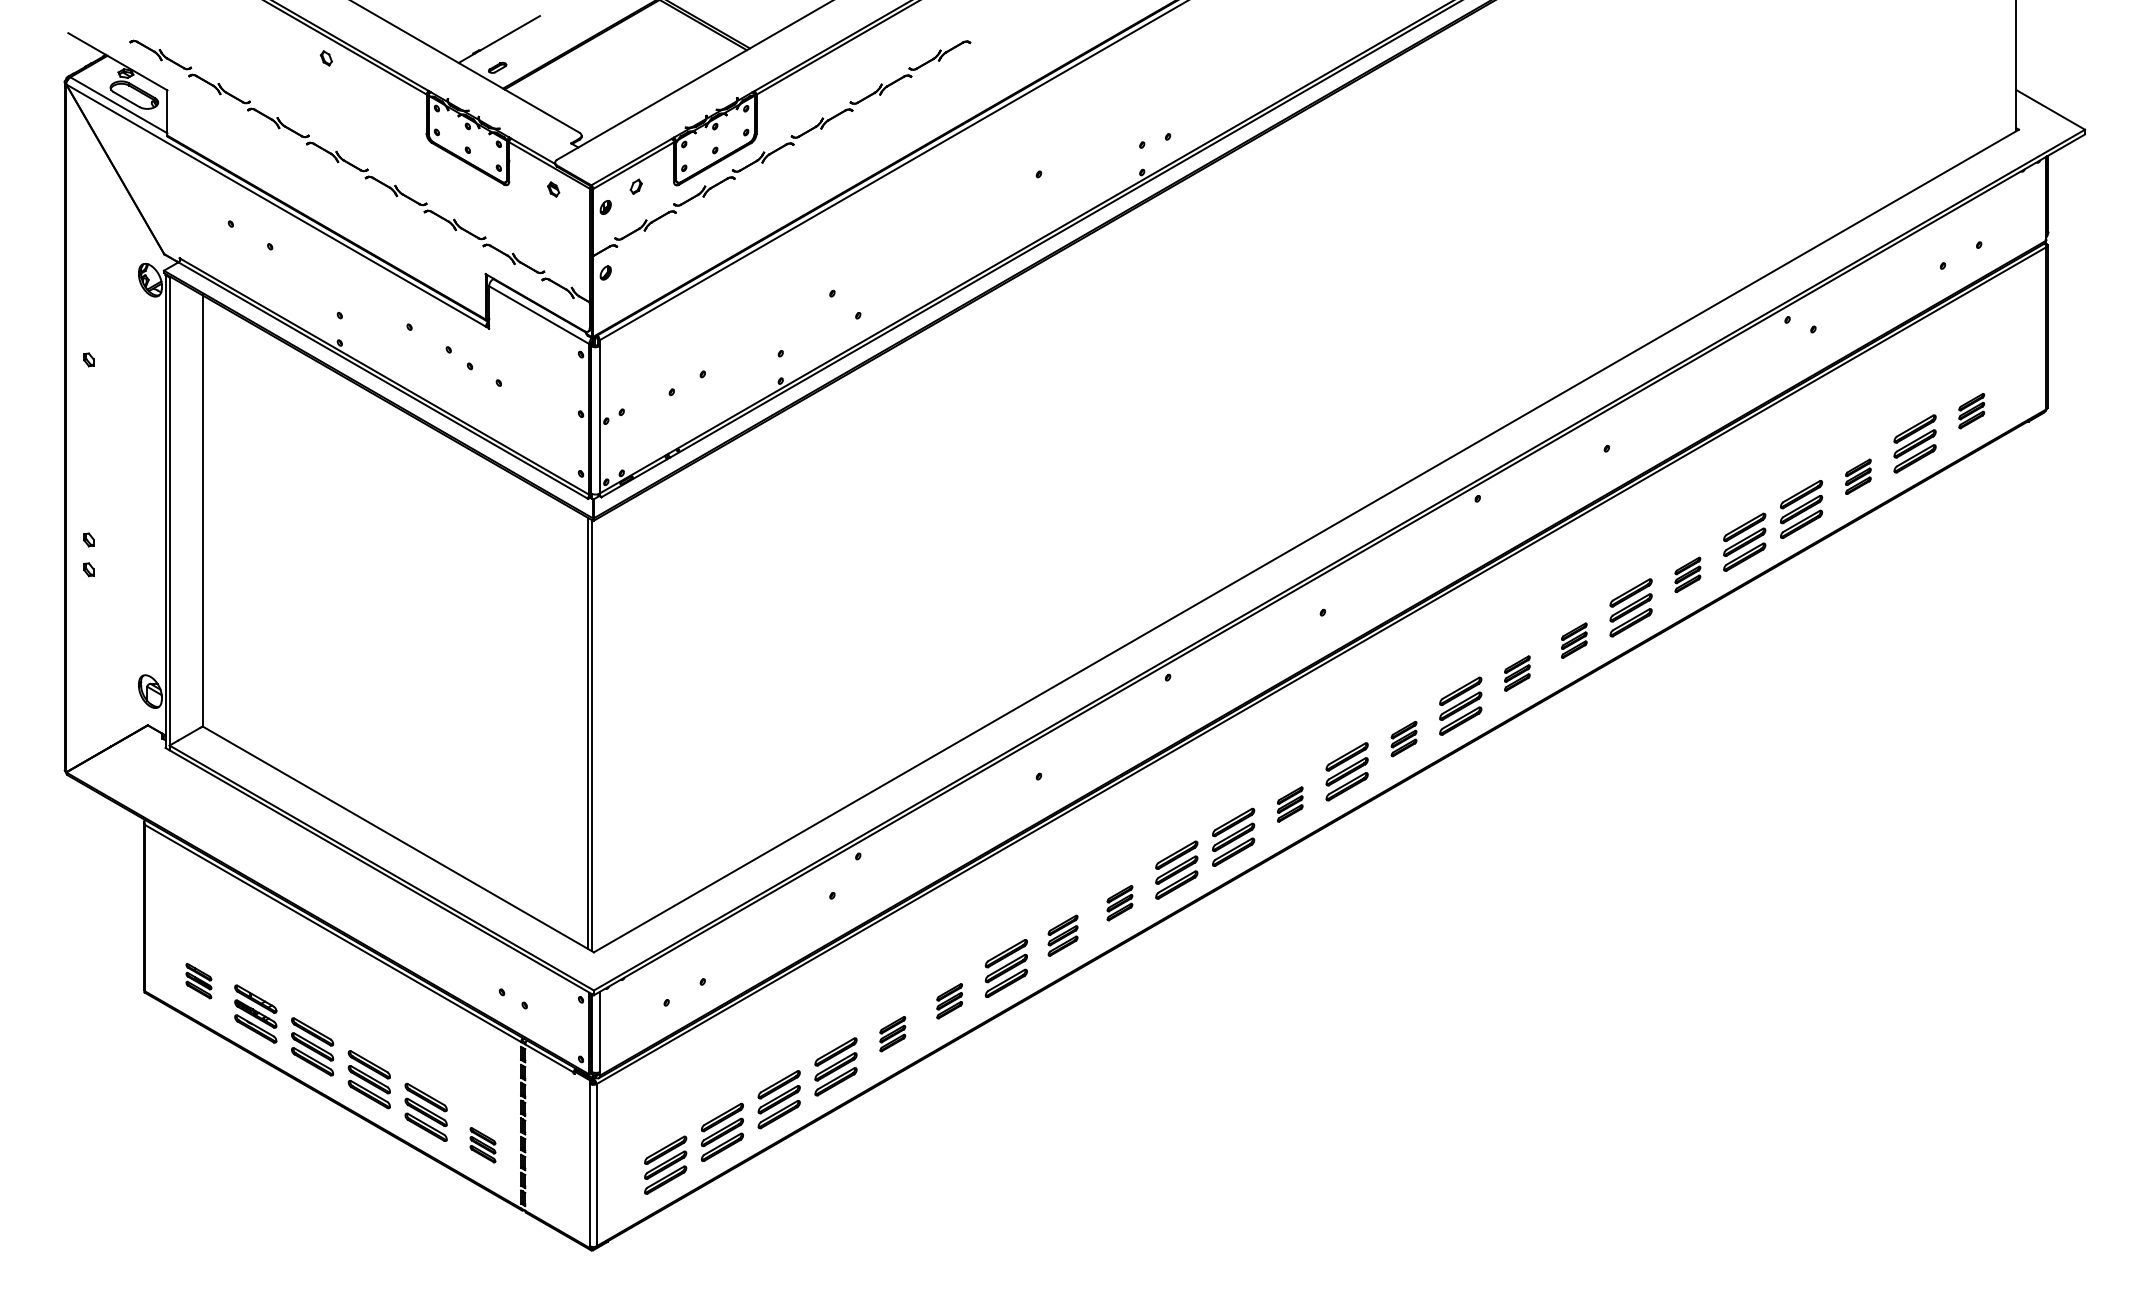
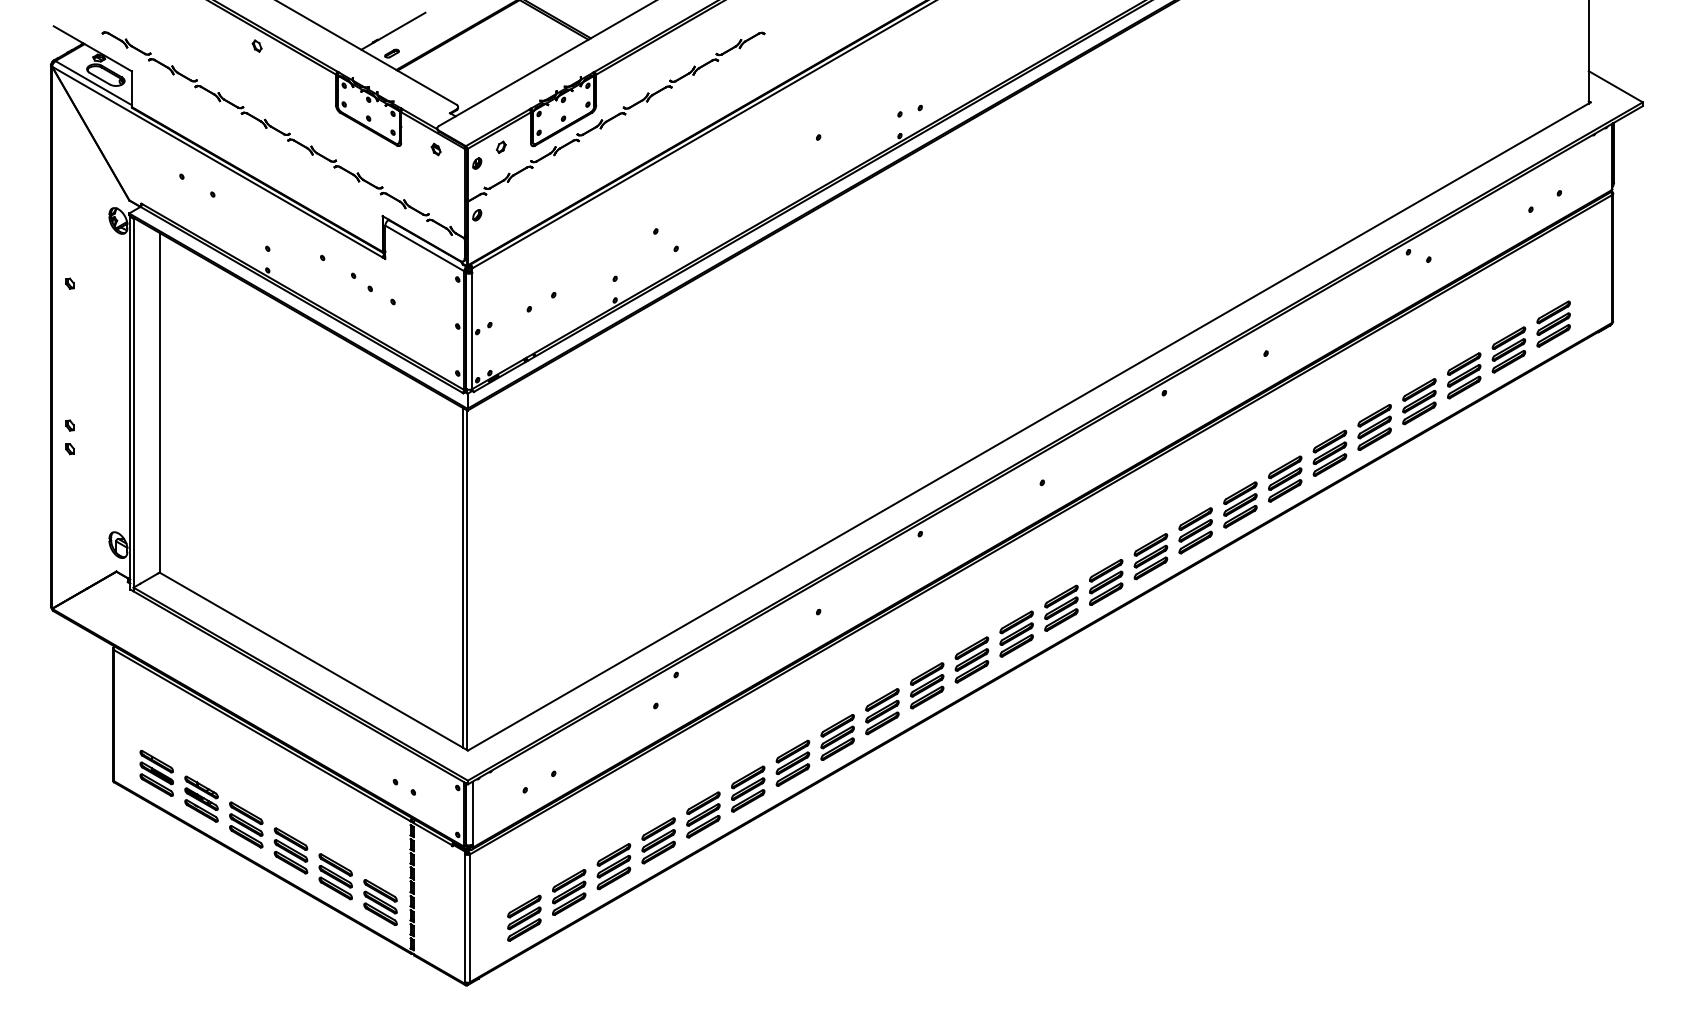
part: (1971, 410) -> (1553, 323), size x1.67
part: (1858, 476) -> (1464, 375), size x1.67
part: (1687, 574) -> (1329, 452), size x1.67
part: (1574, 640) -> (1240, 504), size x1.67
part: (1517, 673) -> (1195, 530), size x1.67
part: (1404, 739) -> (1106, 582), size x1.67
part: (1290, 803) -> (1016, 633), size x1.67
part: (1120, 902) -> (882, 711), size x1.67
part: (1062, 935) -> (837, 737), size x1.43
part: (198, 980) -> (156, 772), size x1.67
part: (949, 1000) -> (748, 788), size x1.67
part: (892, 1033) -> (703, 814), size x1.67
part: (482, 1145) -> (380, 902), size x1.67

